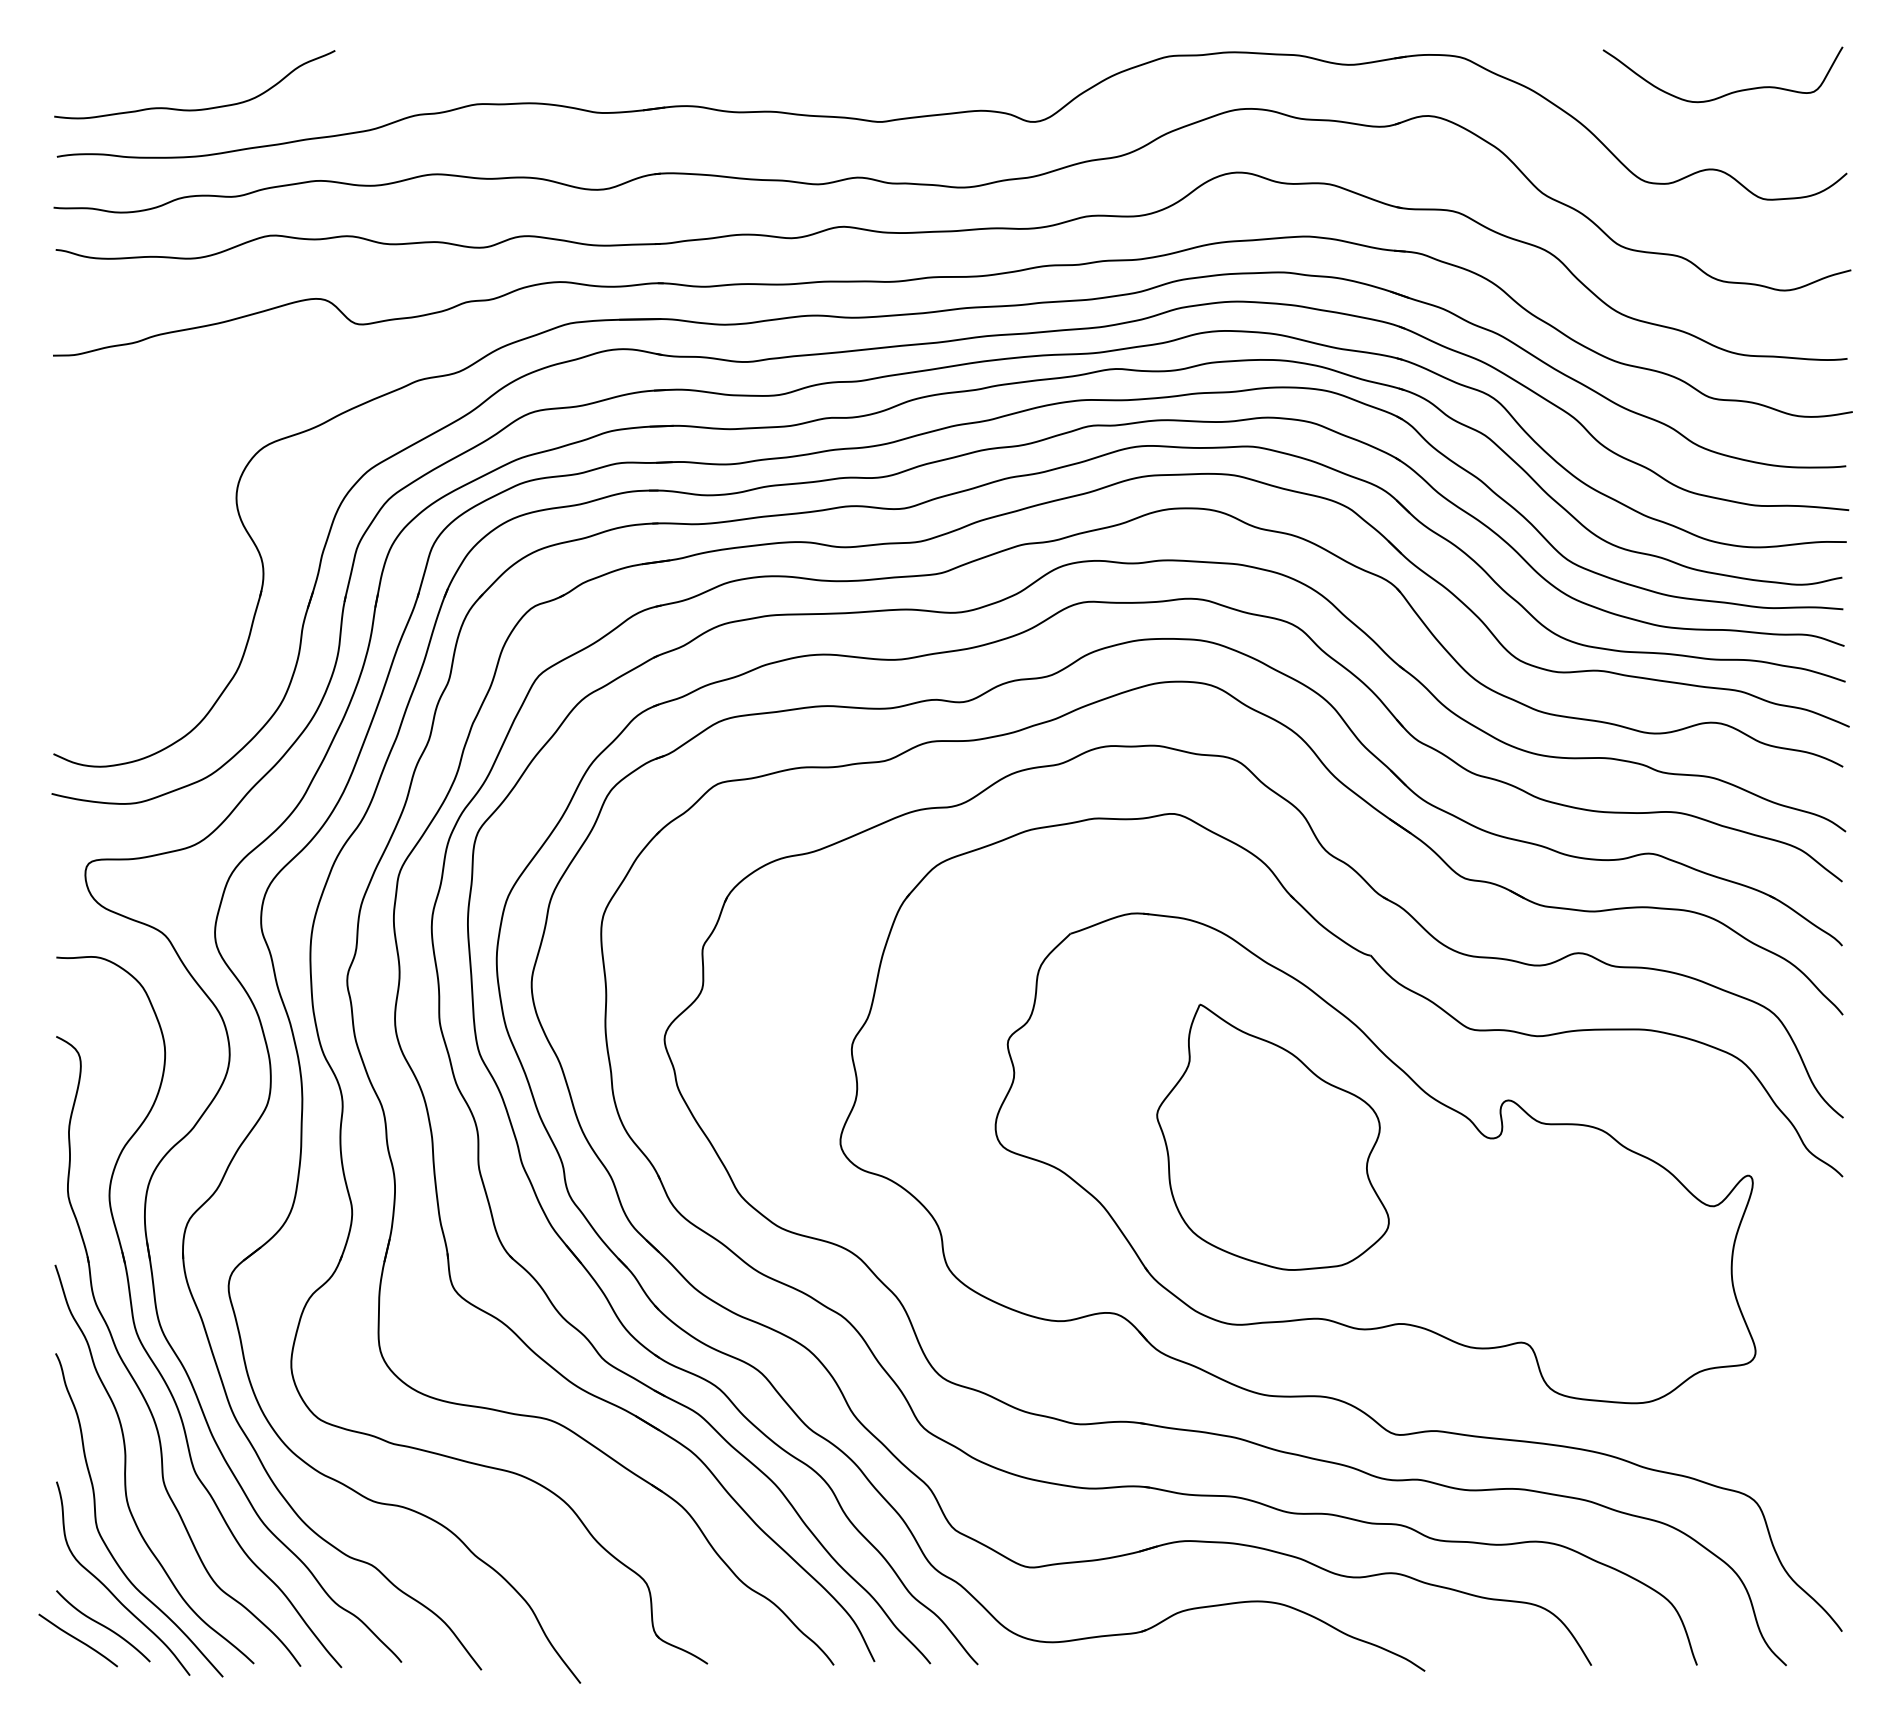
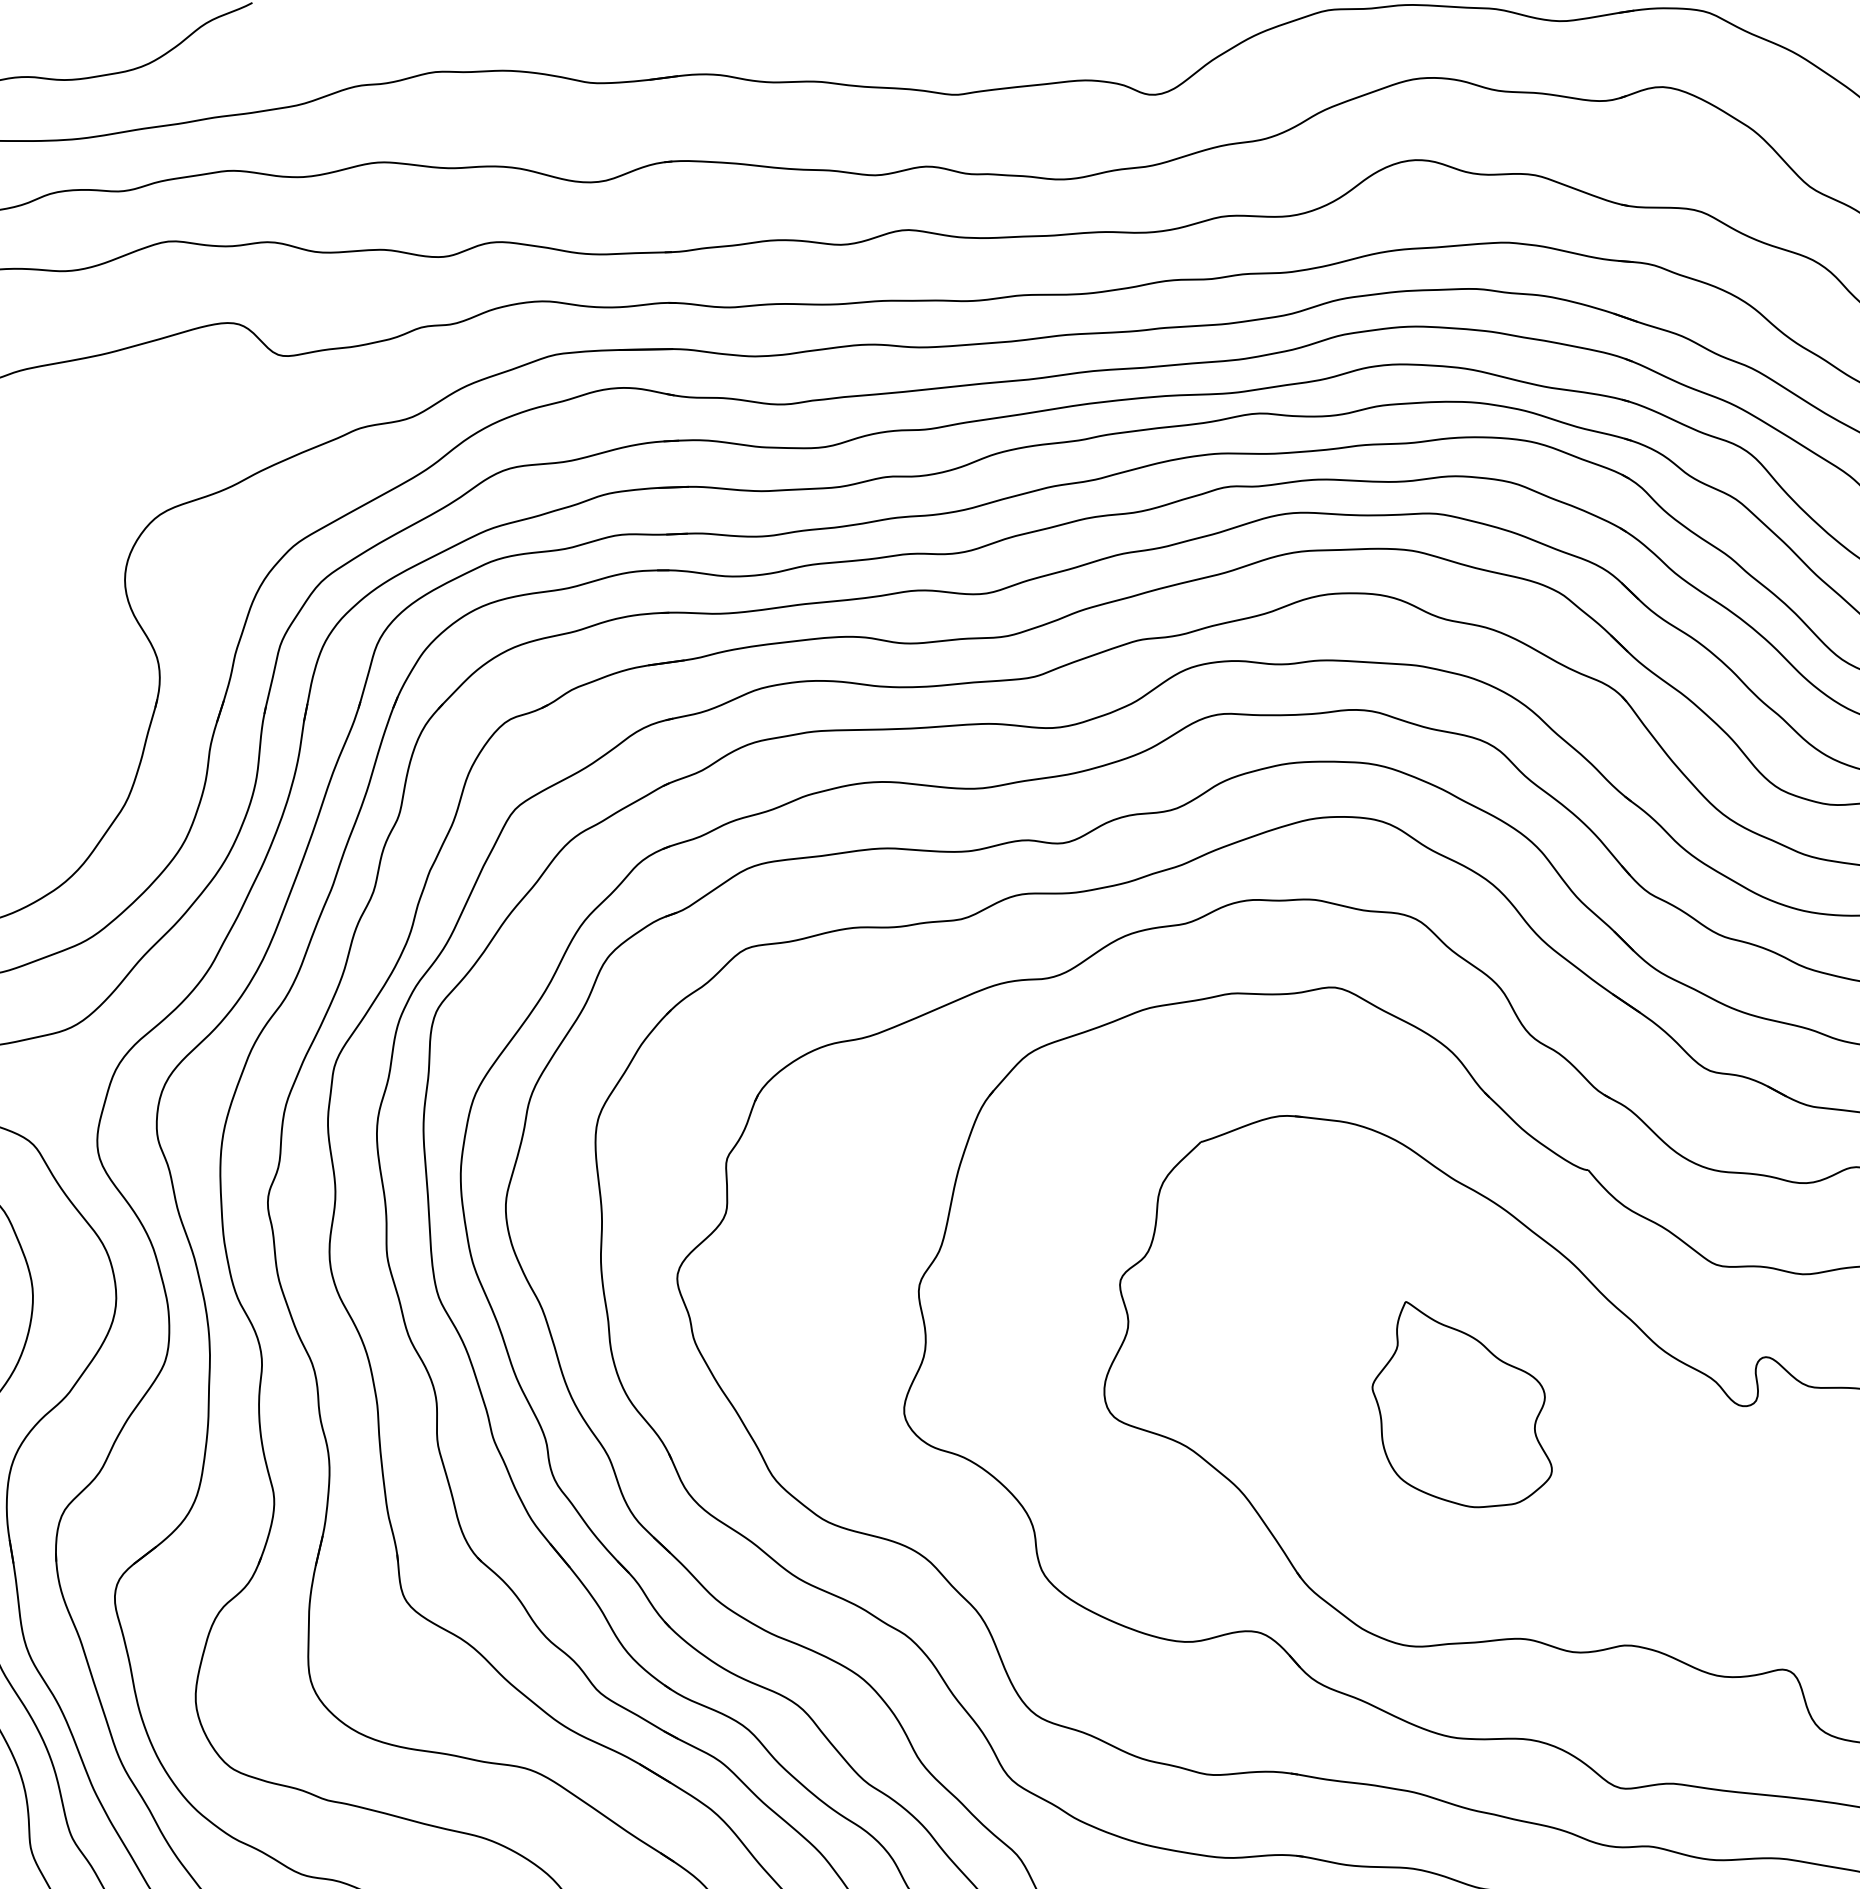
part: (1272, 1136) -> (1461, 1403), size x0.6

